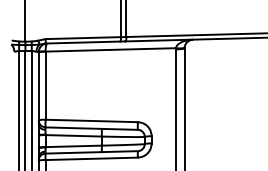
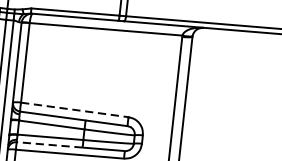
line: (92, 120) -> (75, 109), solid -> dashed
line: (73, 152) -> (49, 144), solid -> dashed

